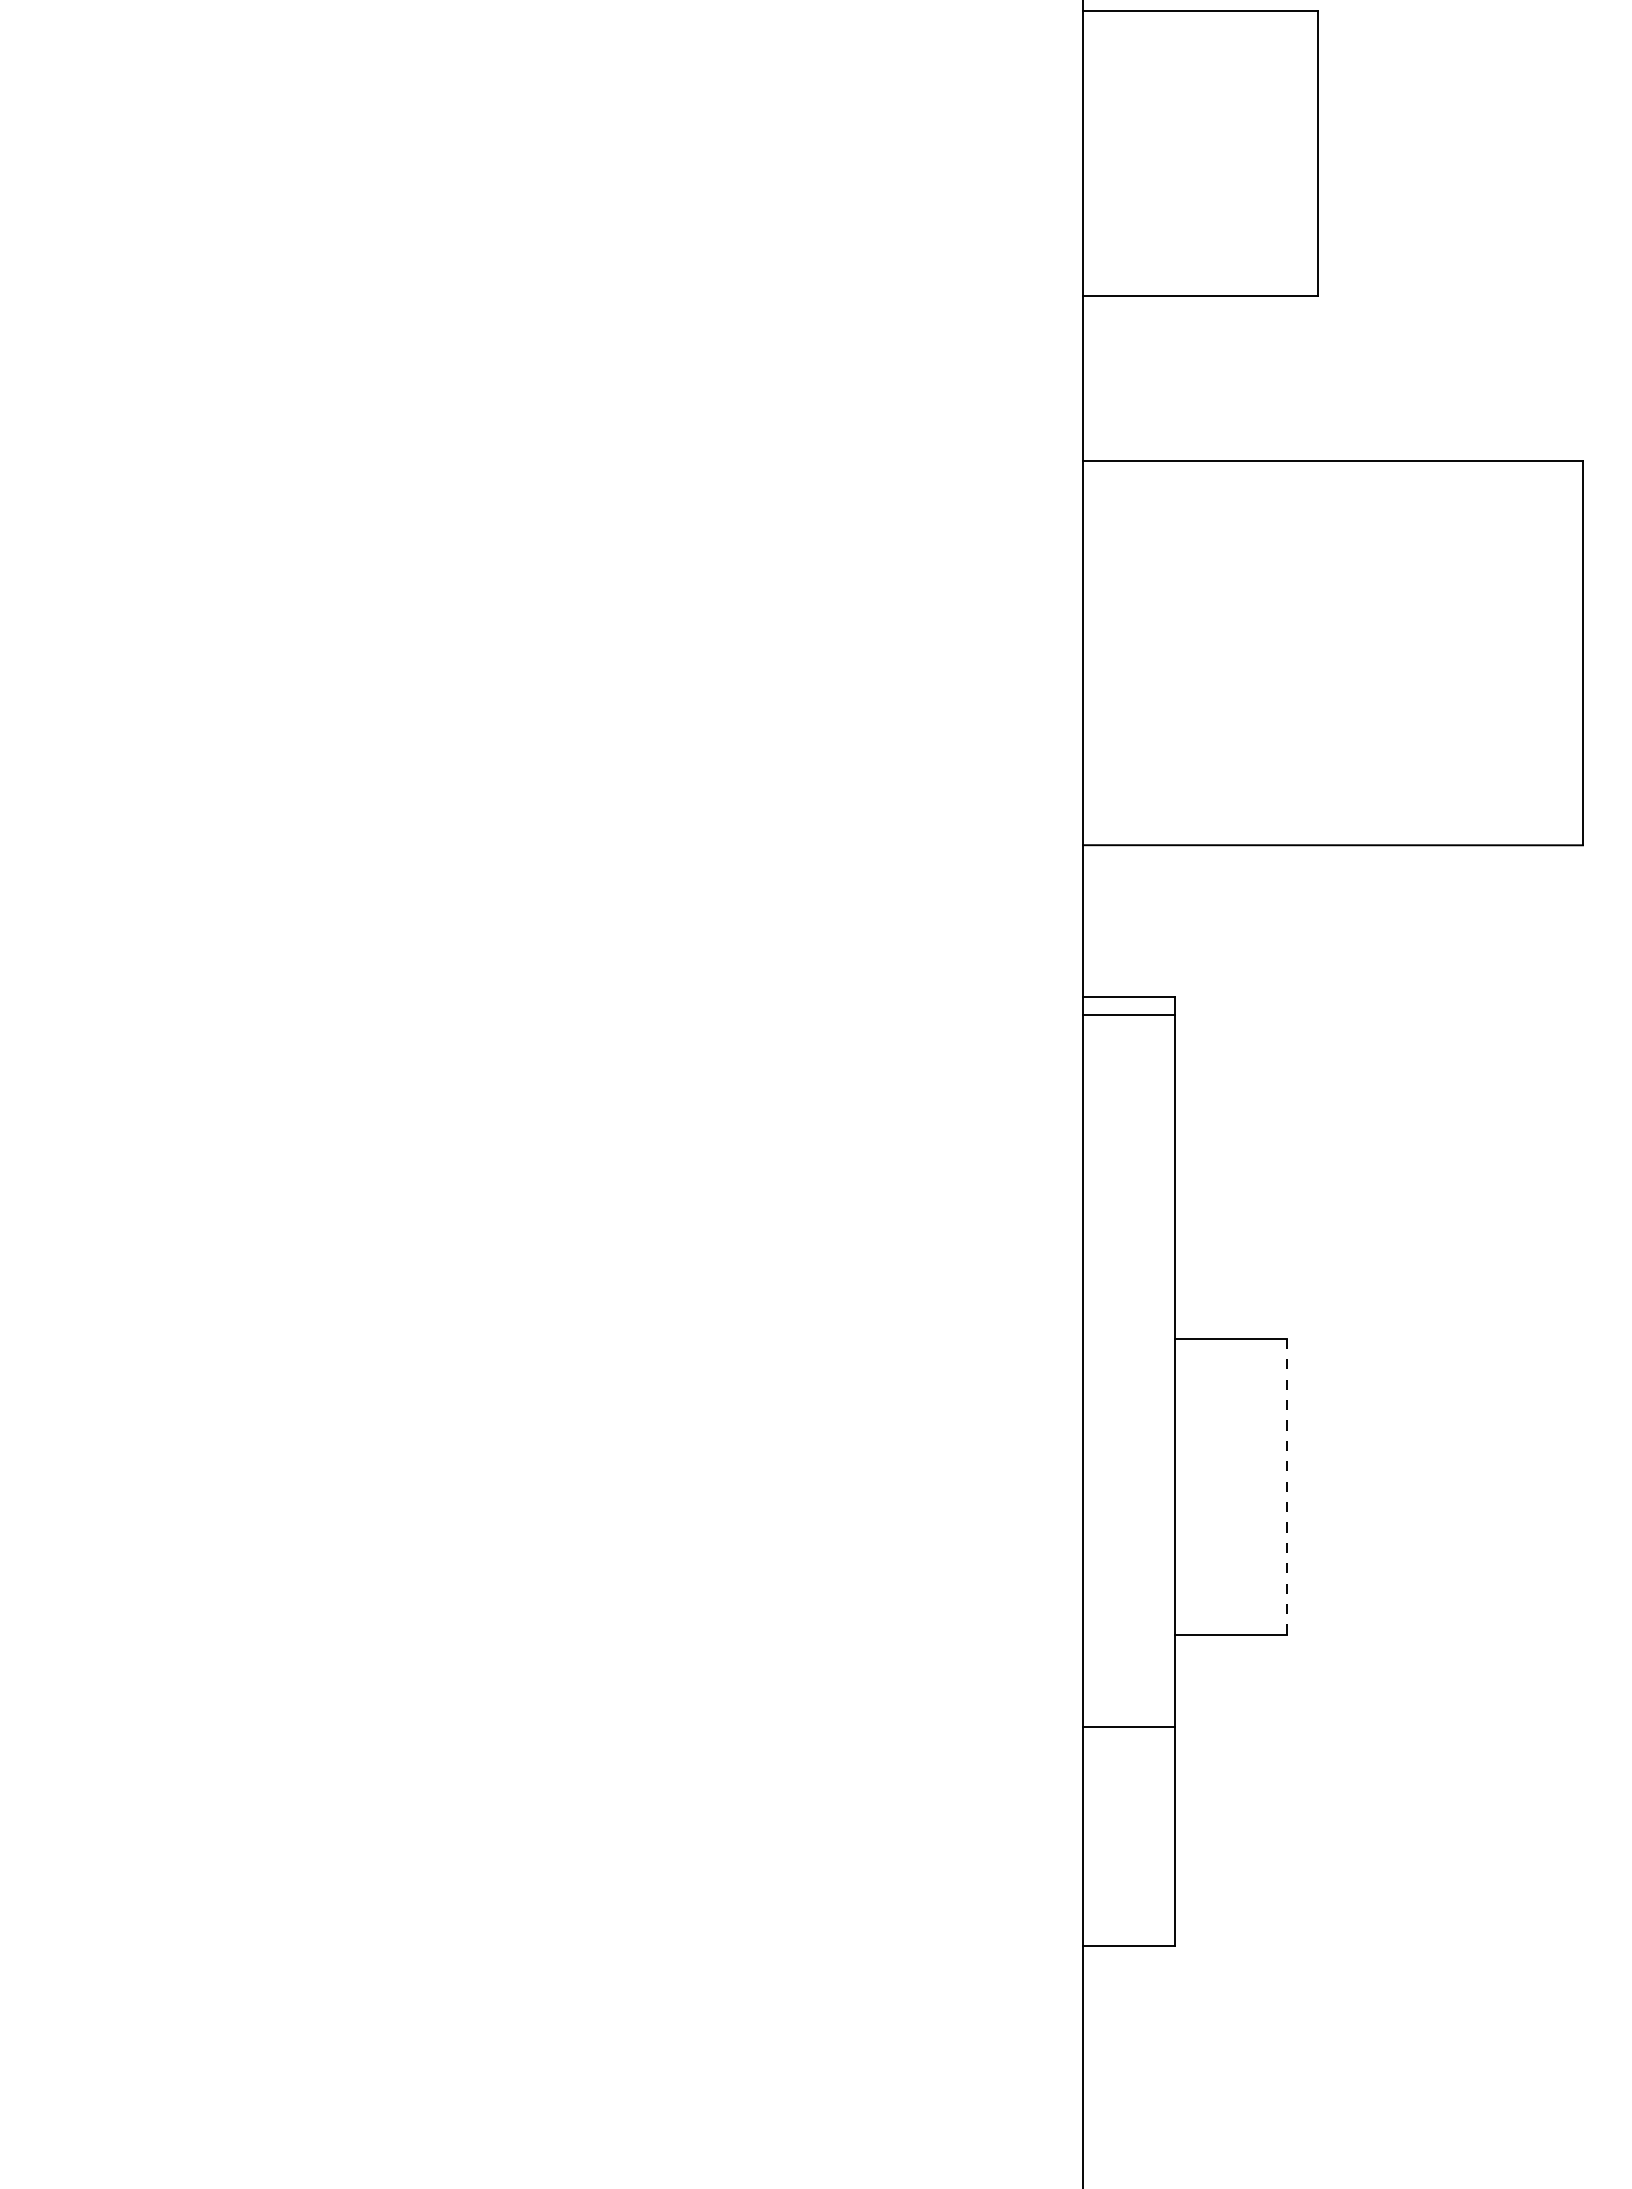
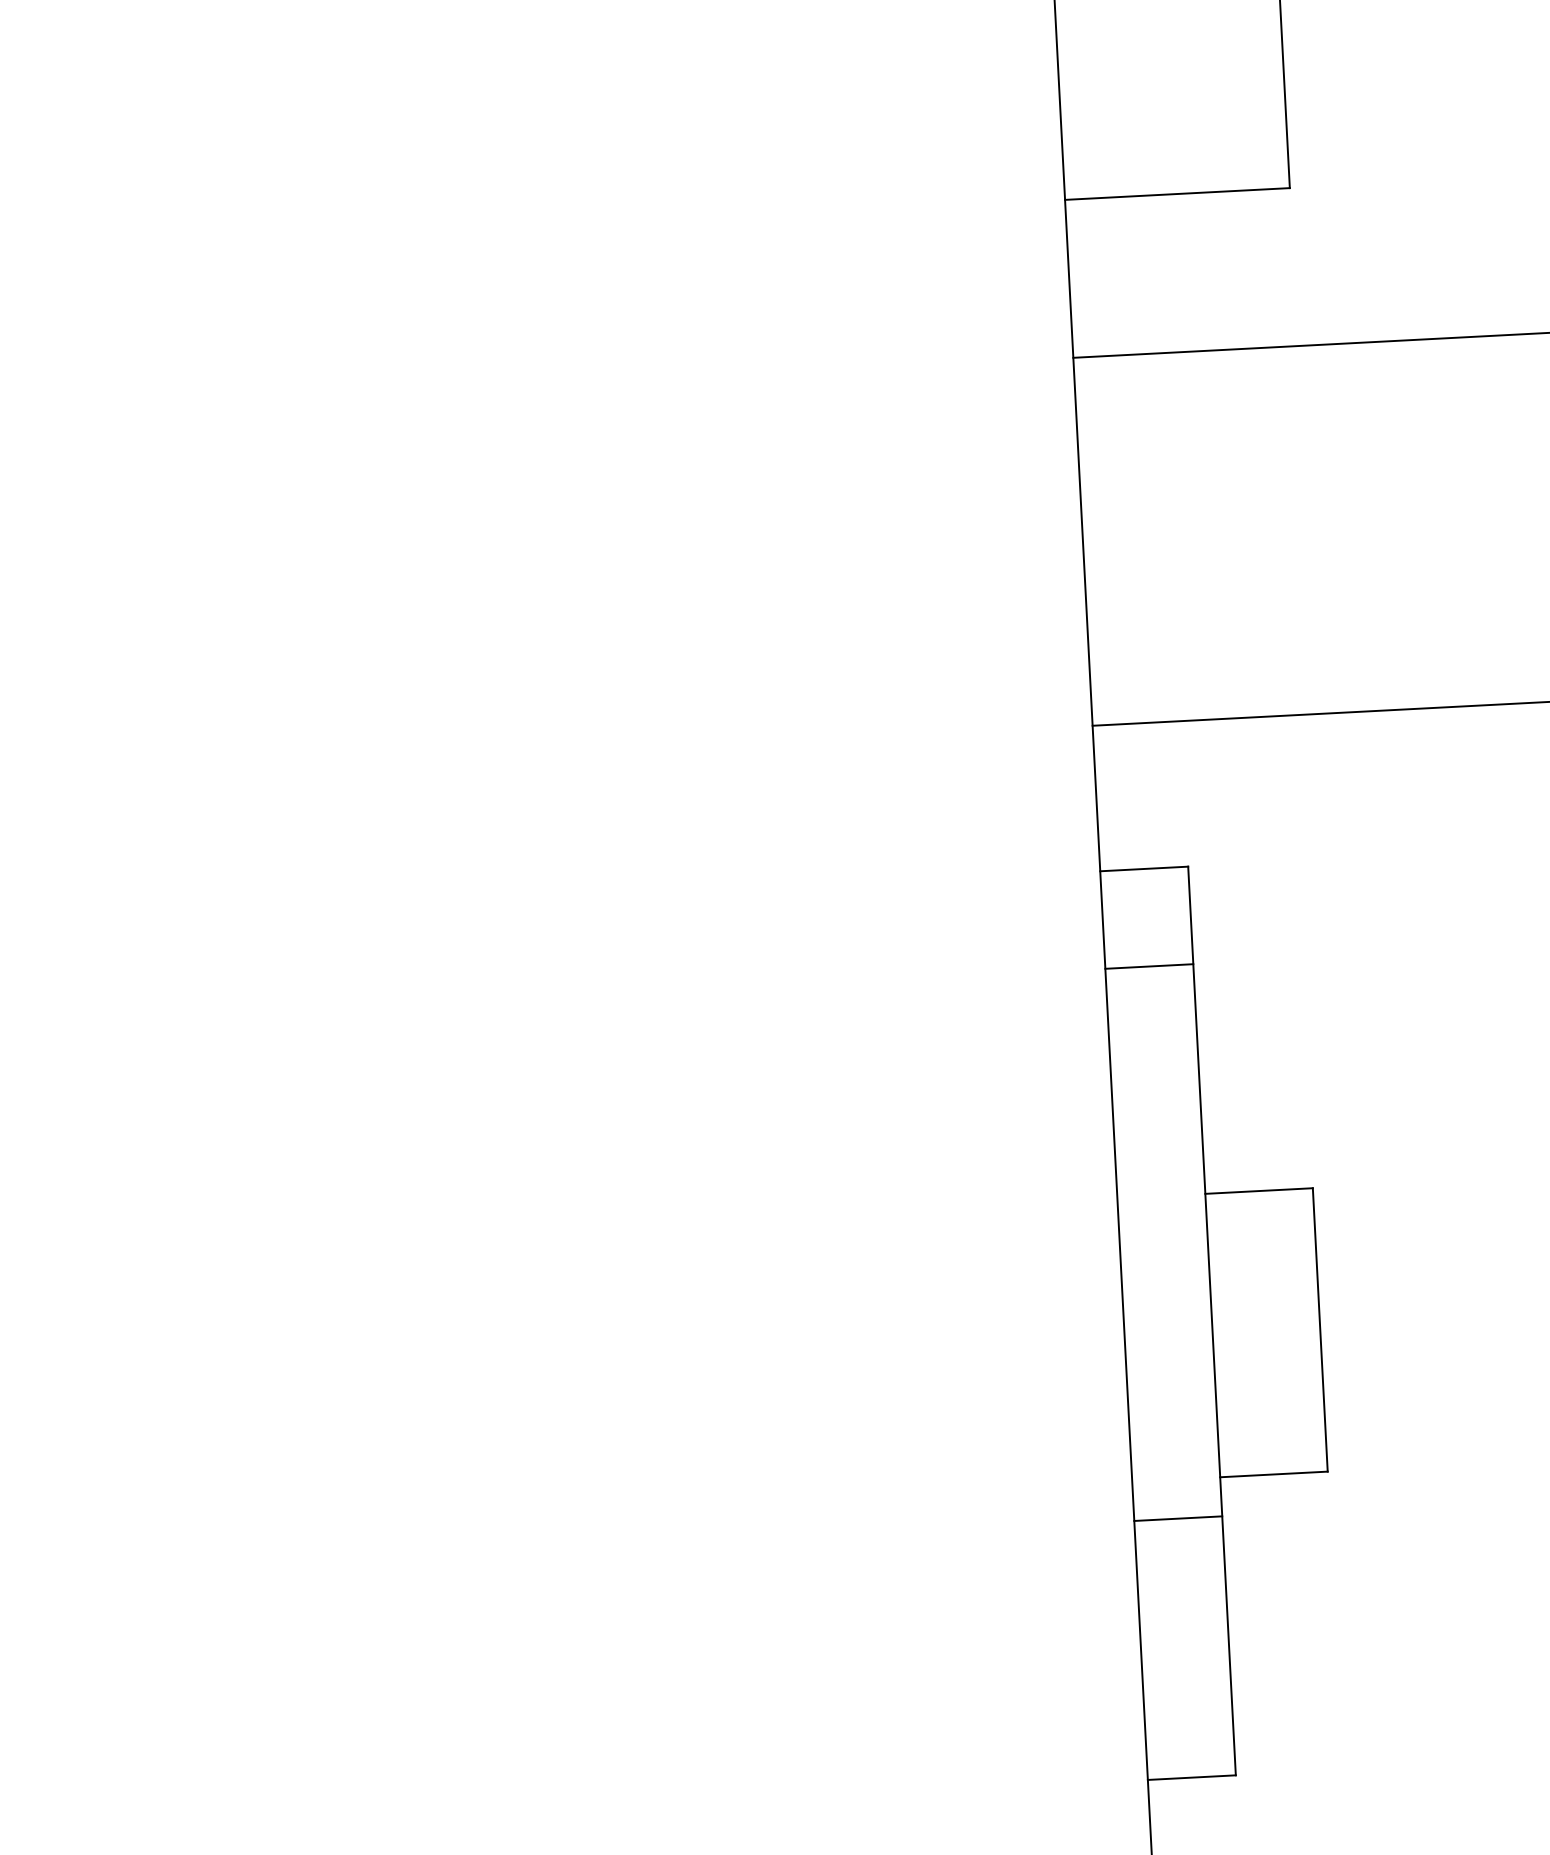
line: (1128, 1014) -> (1148, 966), moved
line: (1287, 1486) -> (1320, 1329), dashed -> solid
line: (1128, 1727) -> (1177, 1518), moved

